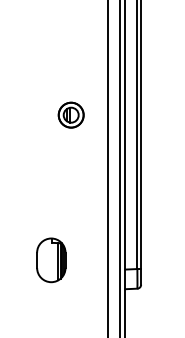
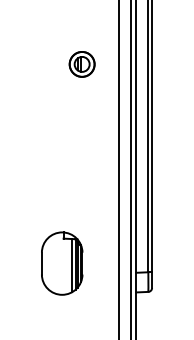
part: (70, 115) -> (81, 64), moved
part: (51, 260) -> (62, 263), size x1.43

